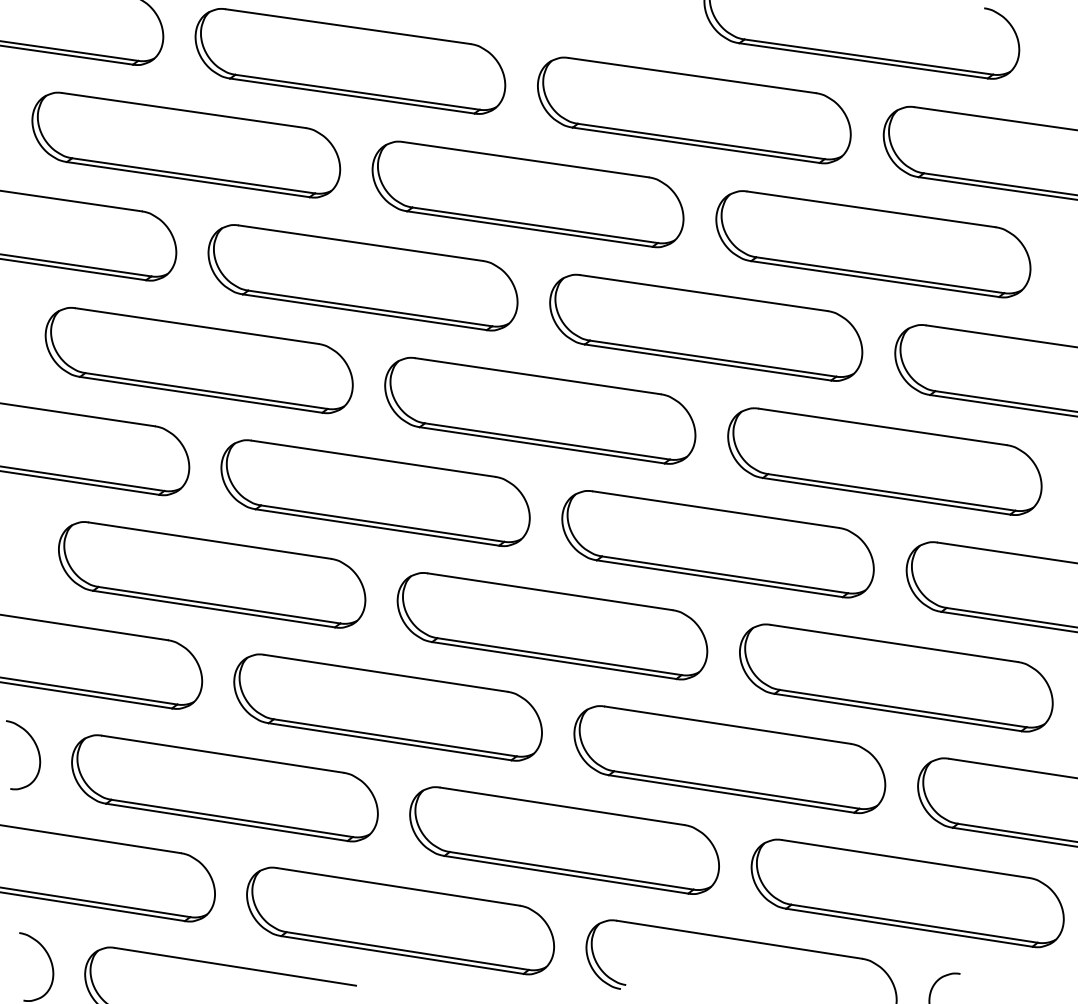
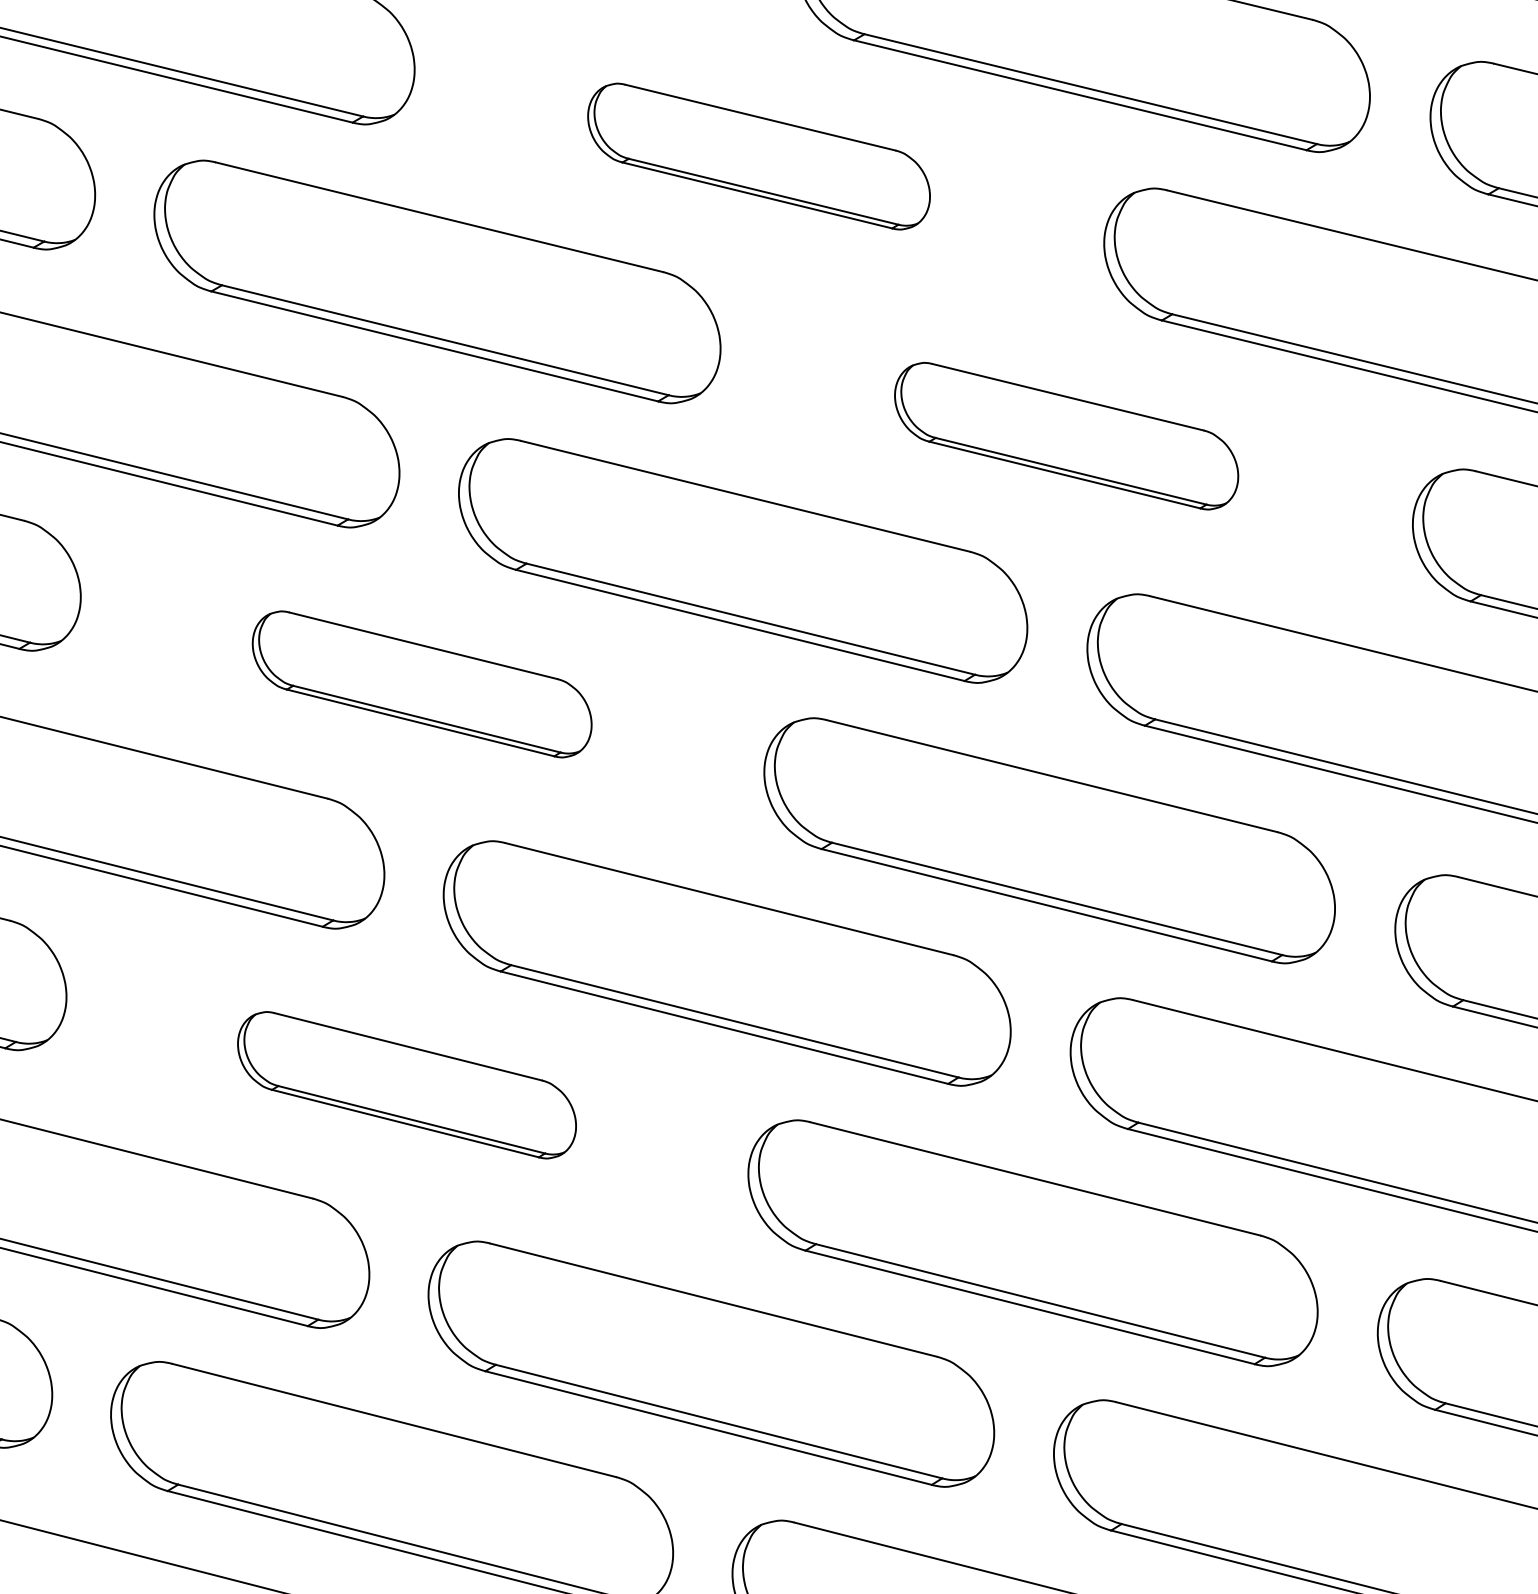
part: (527, 194) -> (758, 156), size x0.6
part: (706, 327) -> (1066, 435), size x0.6
part: (375, 492) -> (422, 683), size x0.6
part: (387, 707) -> (405, 1085), size x0.6

